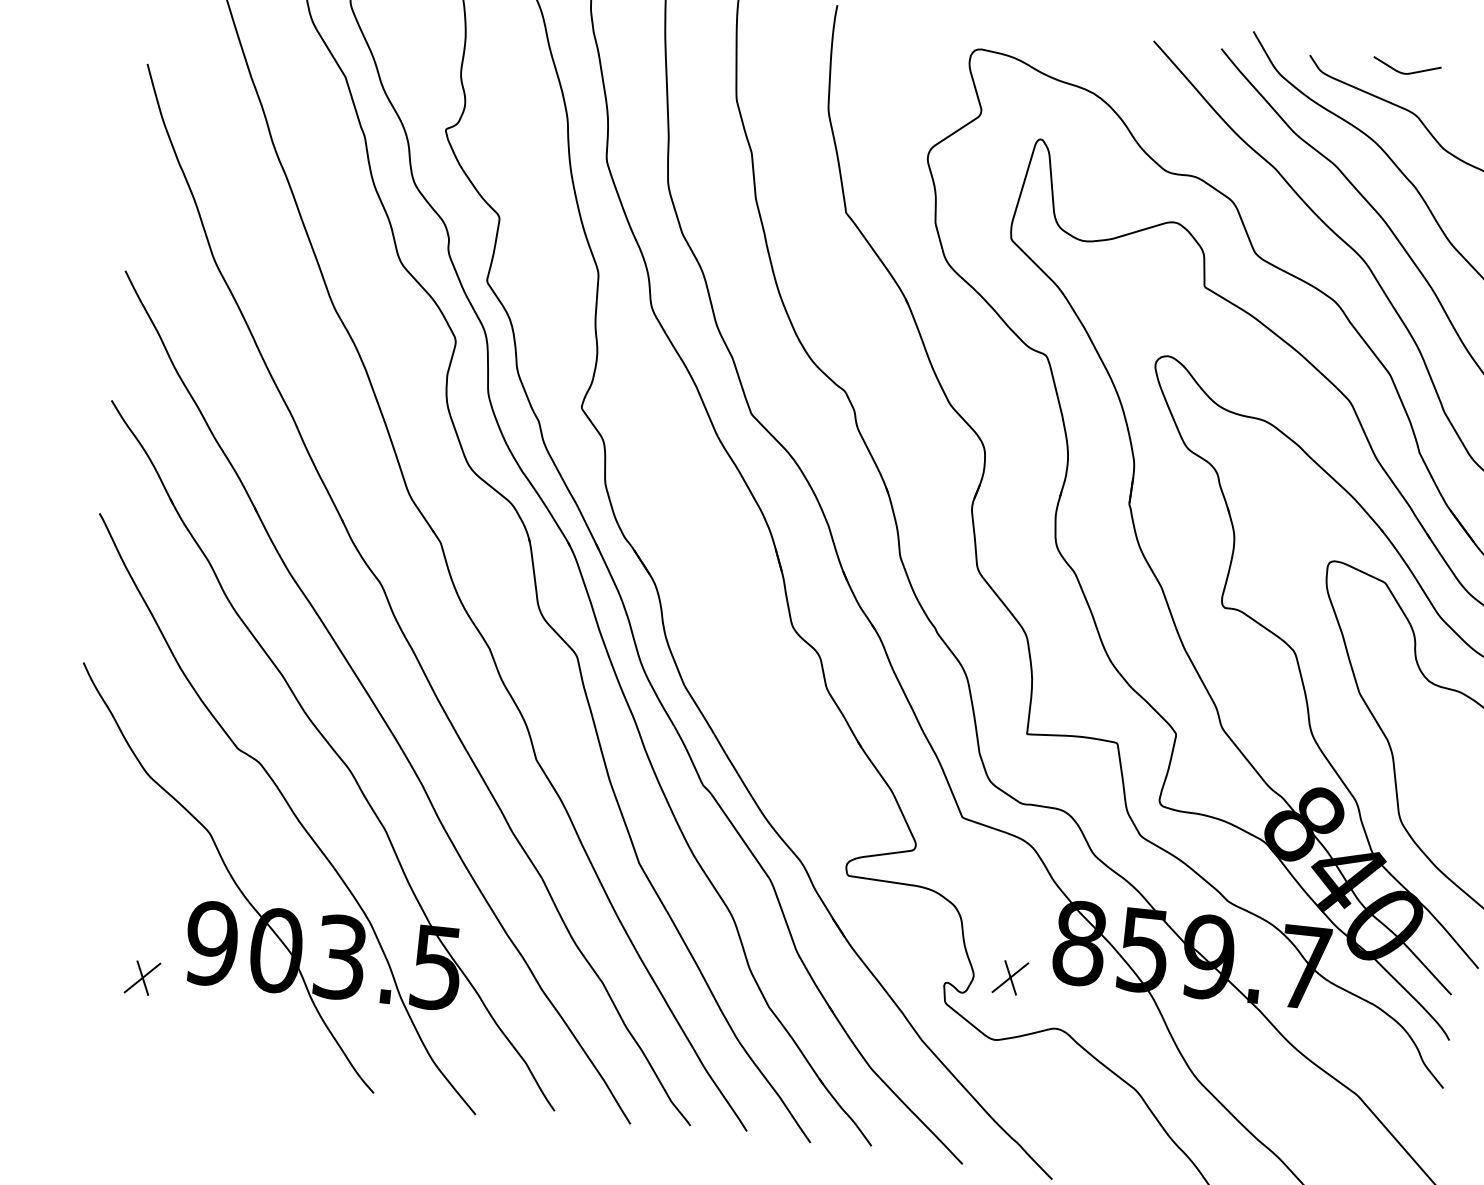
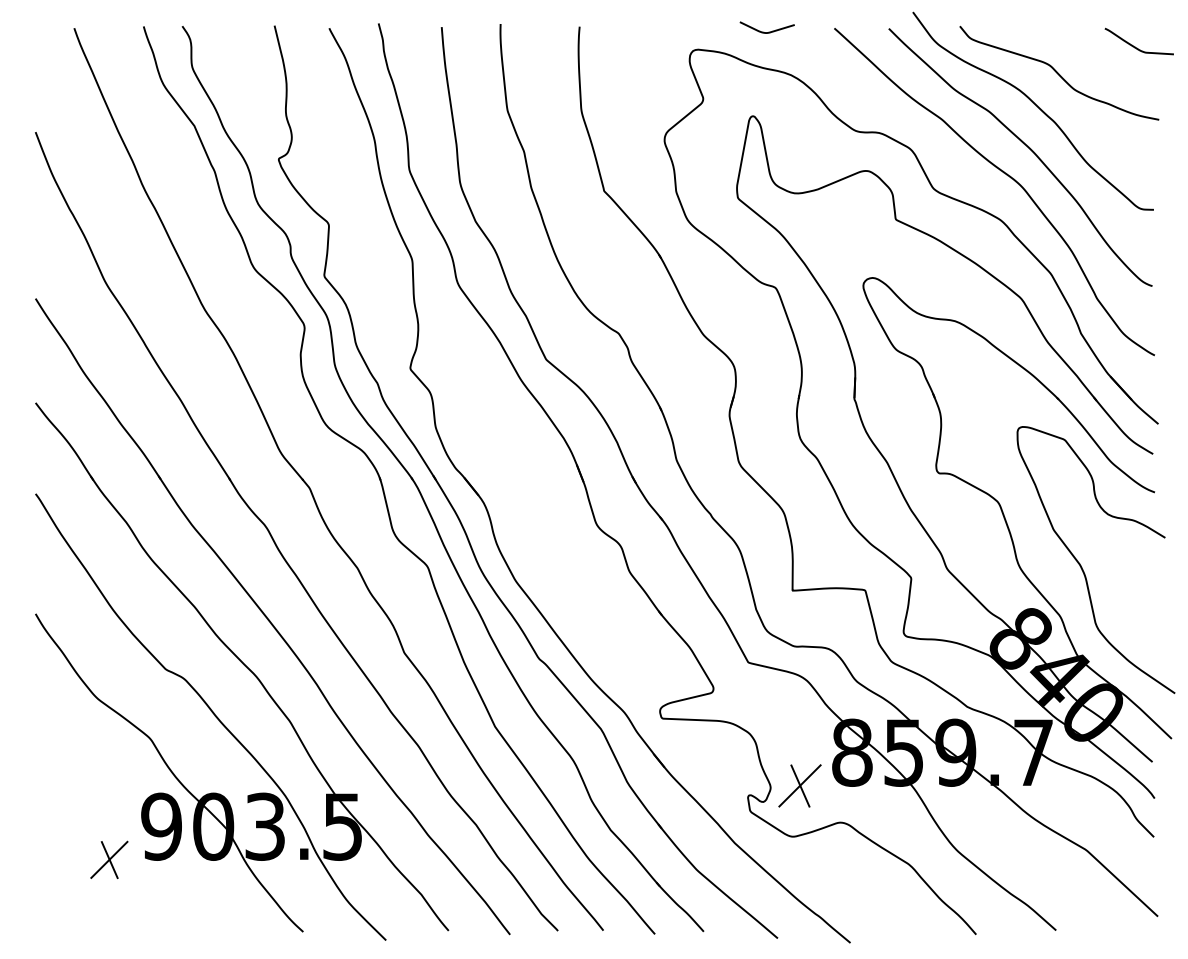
curve: (1408, 72) -> (768, 31), moved
part: (142, 977) -> (109, 859), size x1.4
part: (1009, 977) -> (799, 785), size x1.6

